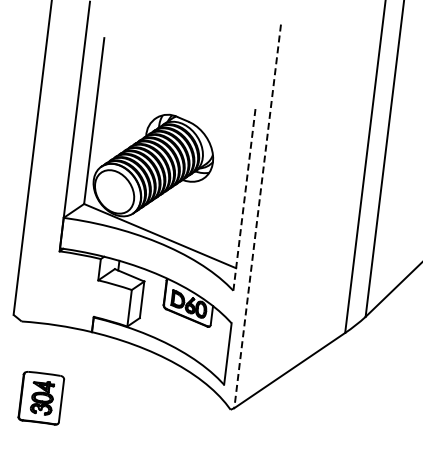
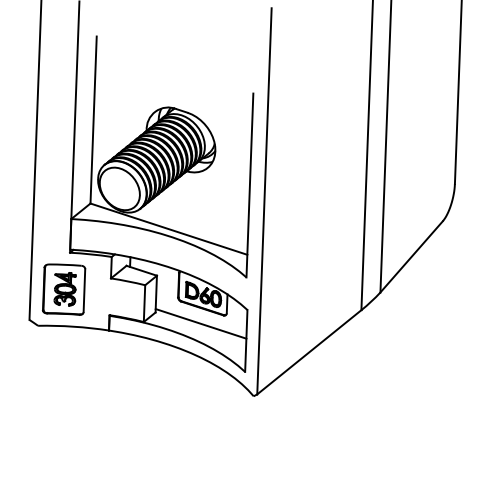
line: (244, 199) -> (249, 185), dashed -> solid
line: (257, 216) -> (264, 201), dashed -> solid
line: (183, 332) -> (200, 323), added
part: (41, 398) -> (64, 289), moved

